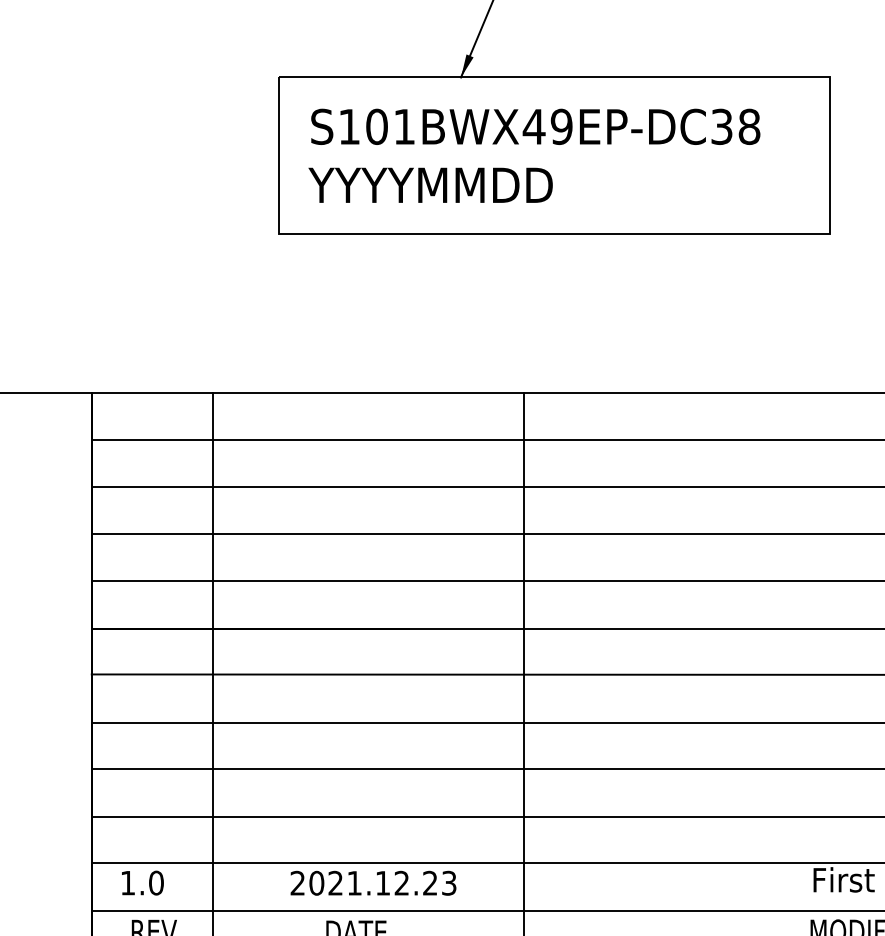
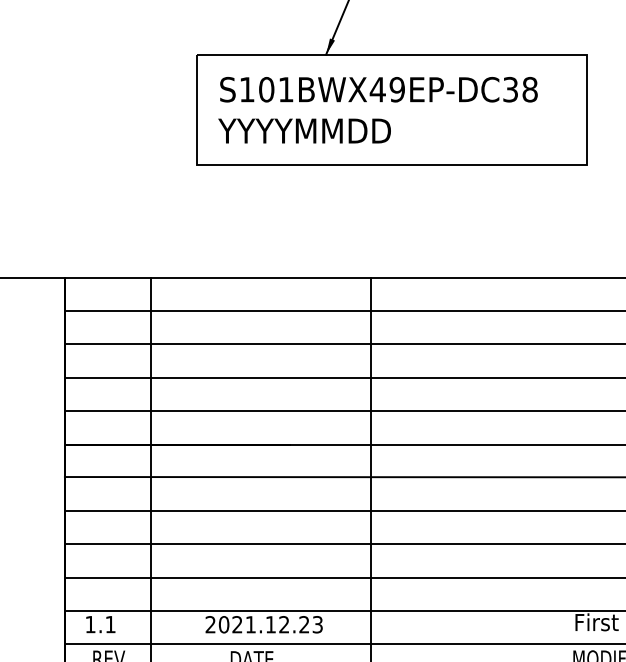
text: (156, 882) -> (110, 624), 1.0 -> 1.1

